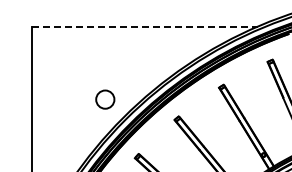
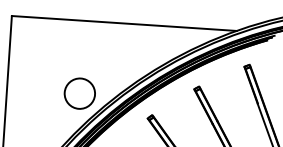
line: (144, 26) -> (123, 23), dashed -> solid
circle: (105, 99) -> (80, 93), size x1.67

